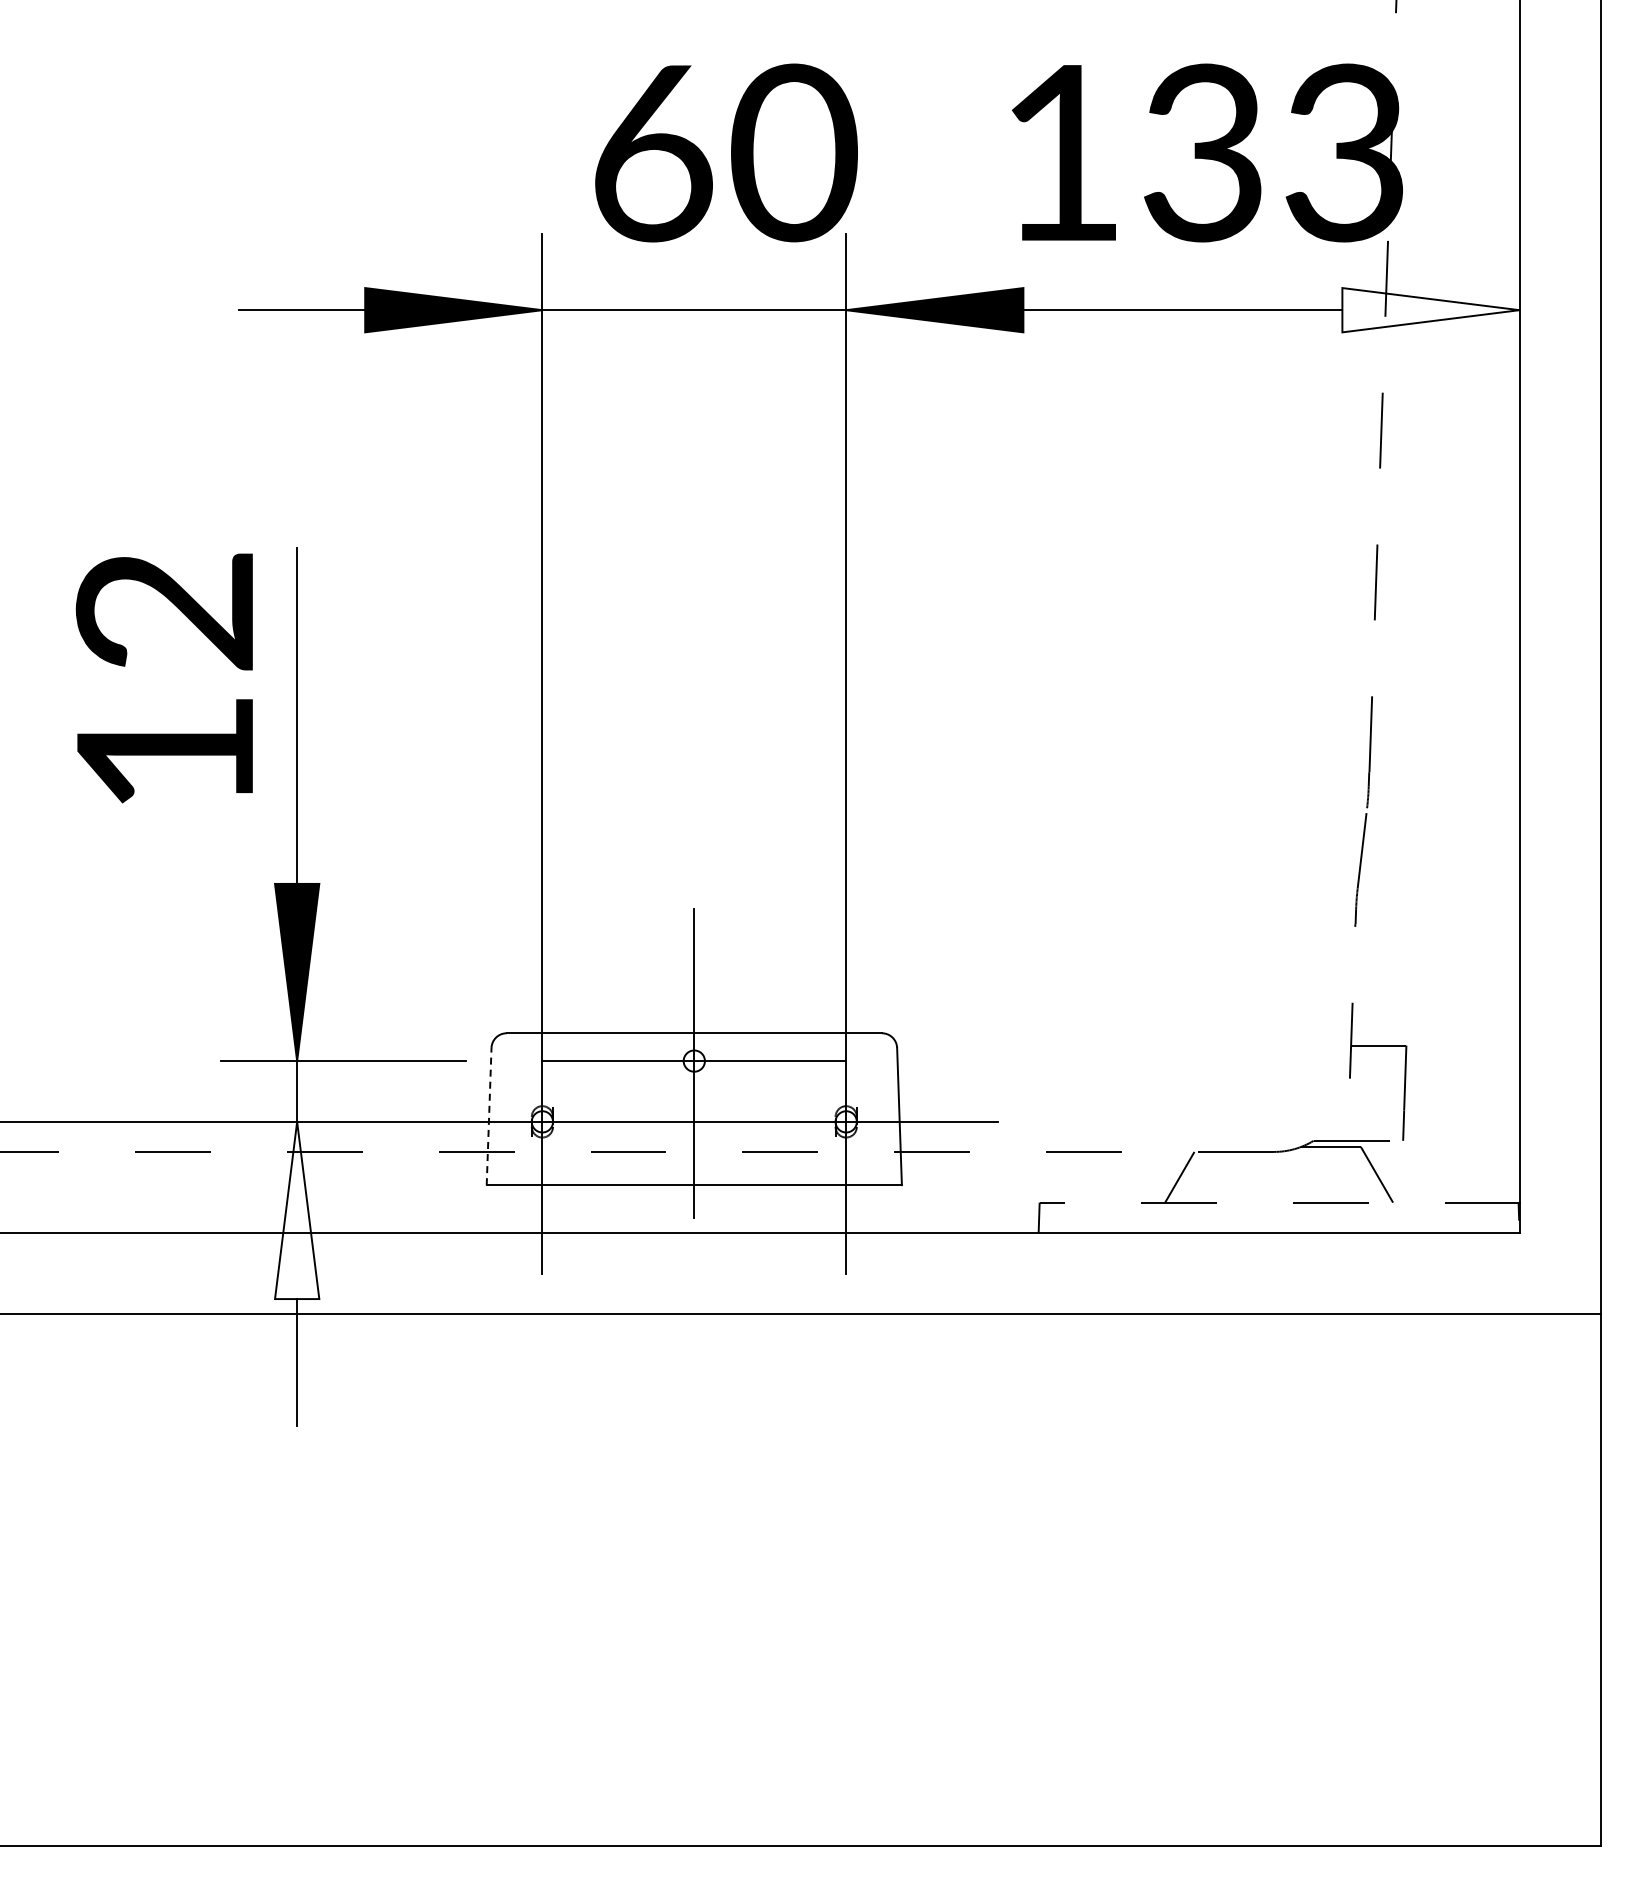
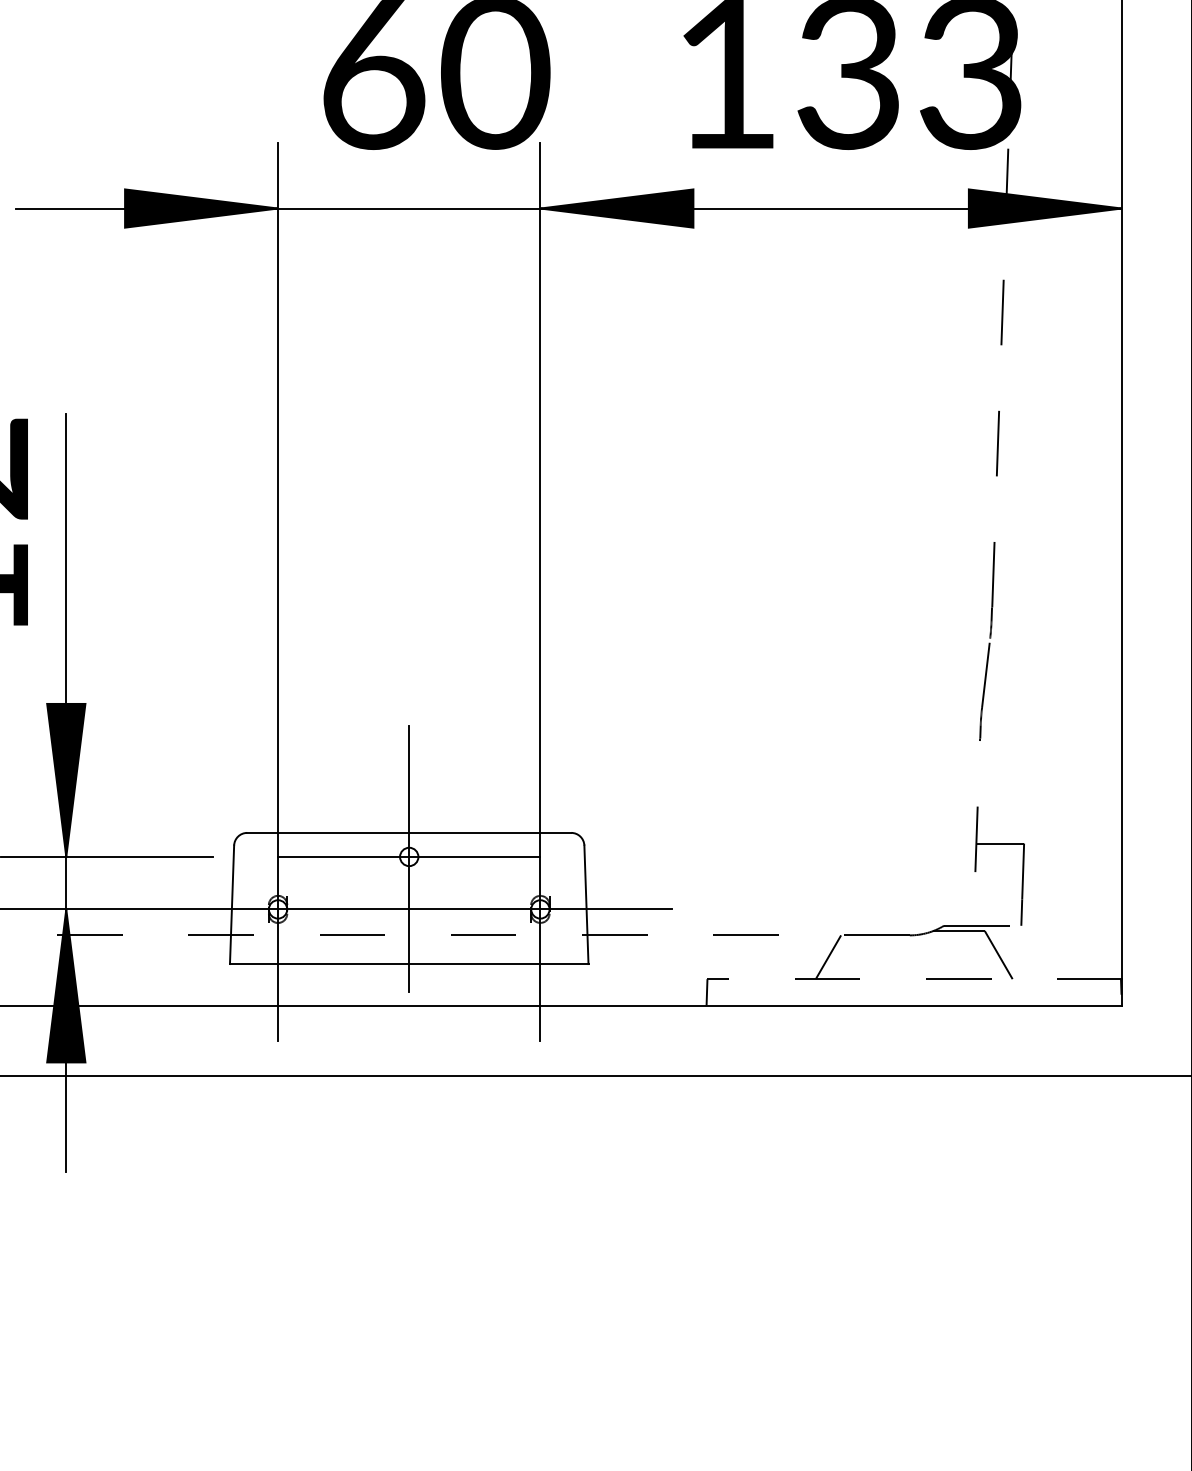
fill: (1430, 310) -> (1044, 208), added
line: (489, 1116) -> (232, 904), dashed -> solid
fill: (297, 1210) -> (66, 985), added

